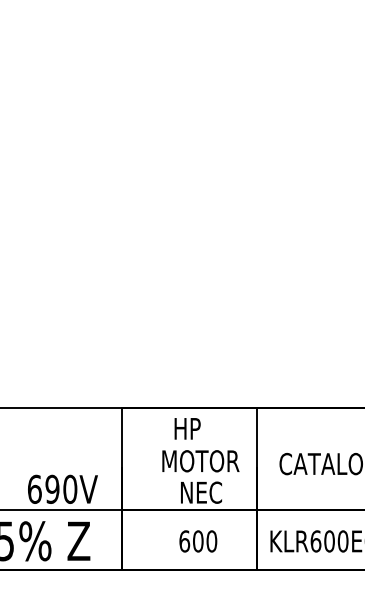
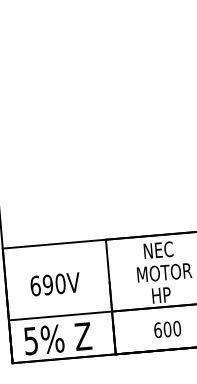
text: (195, 428) -> (158, 249), HP -> NEC
text: (62, 488) -> (55, 283), moved
text: (202, 492) -> (167, 294), NEC -> HP

